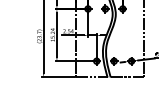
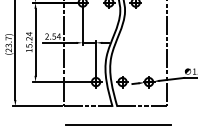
line: (111, 89) -> (118, 125), added

